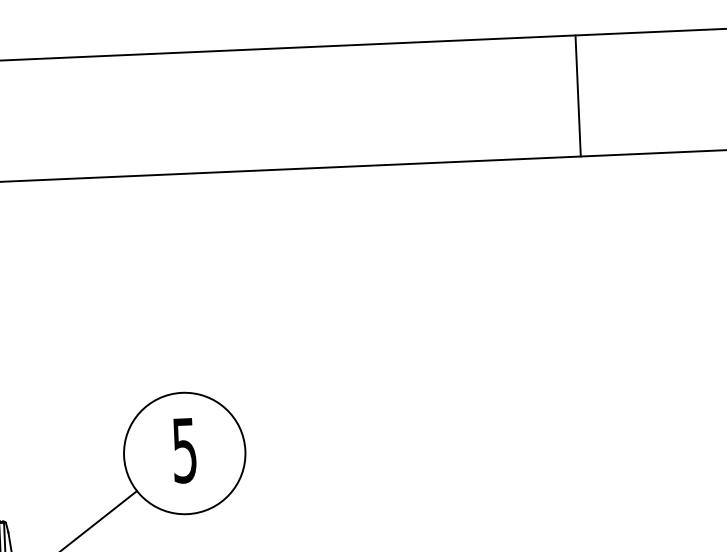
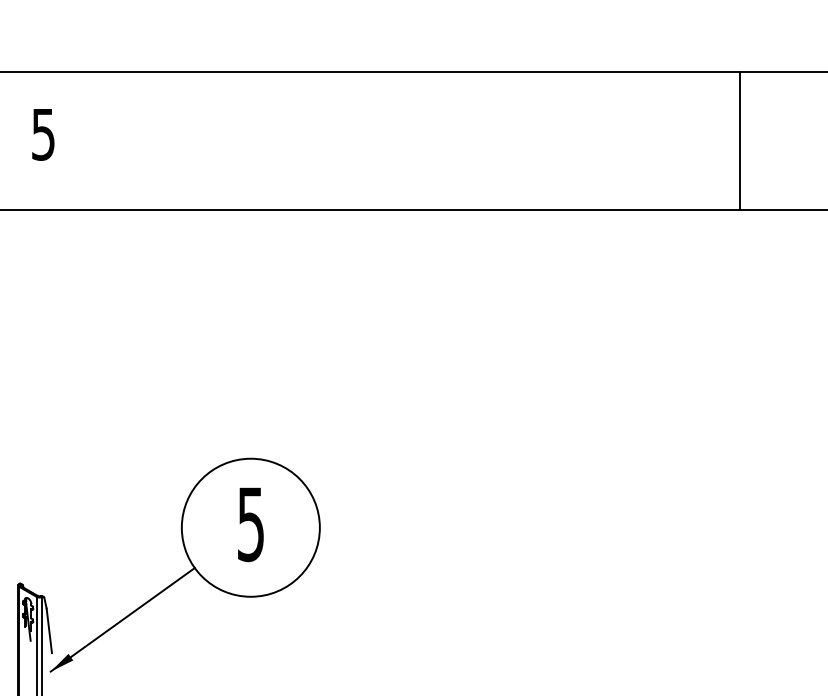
line: (578, 96) -> (740, 141), moved

